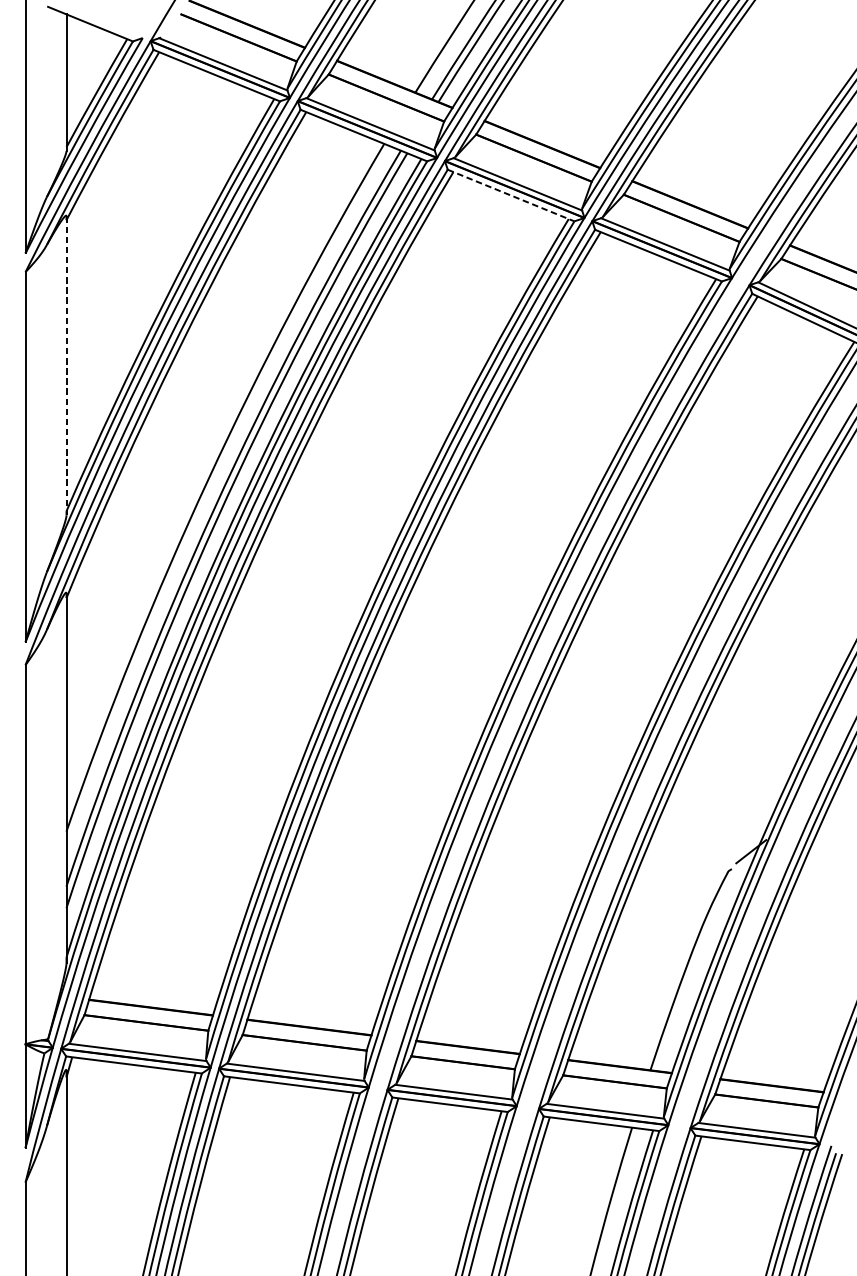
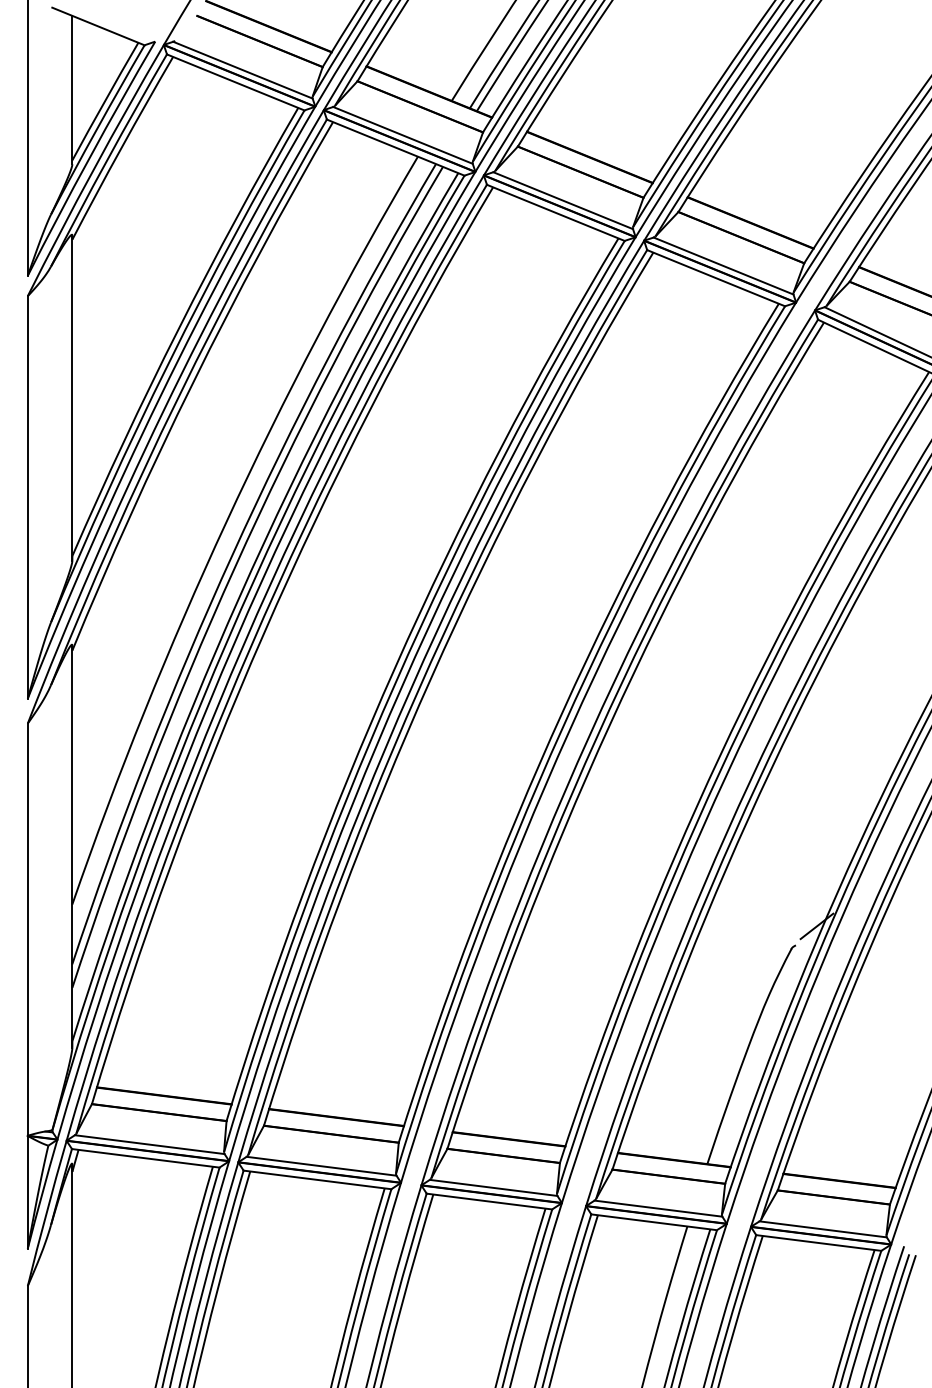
line: (511, 196) -> (556, 213), dashed -> solid
line: (66, 366) -> (72, 398), dashed -> solid

